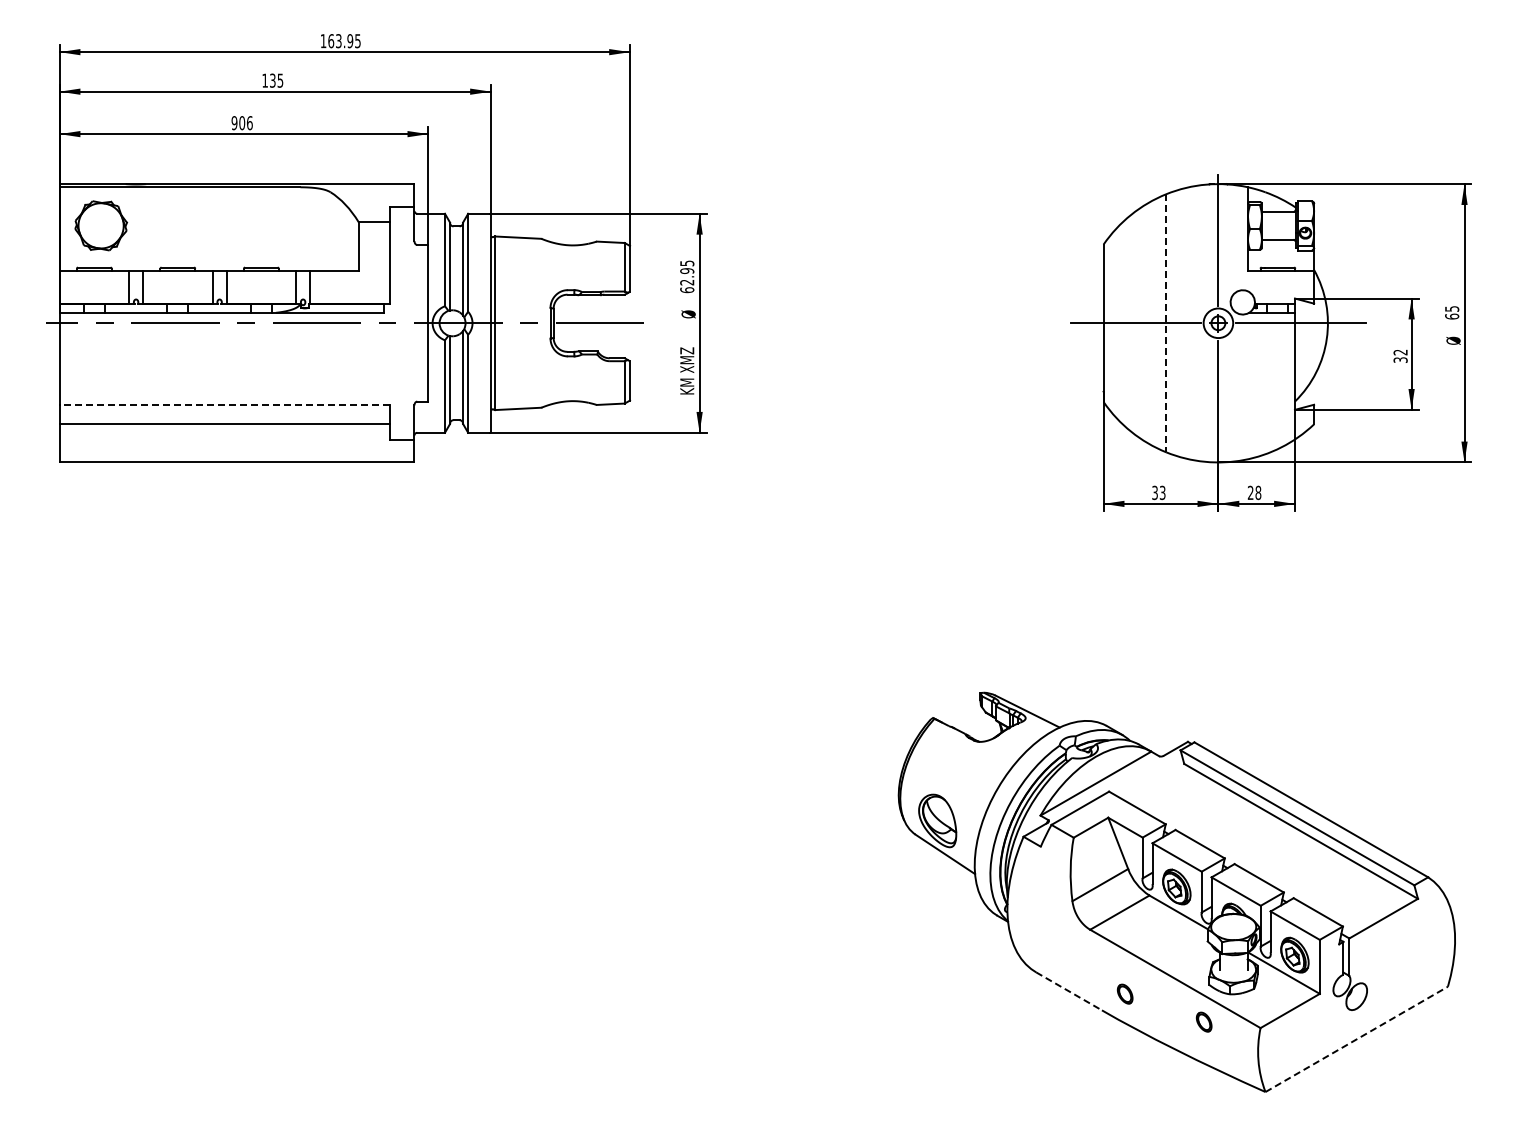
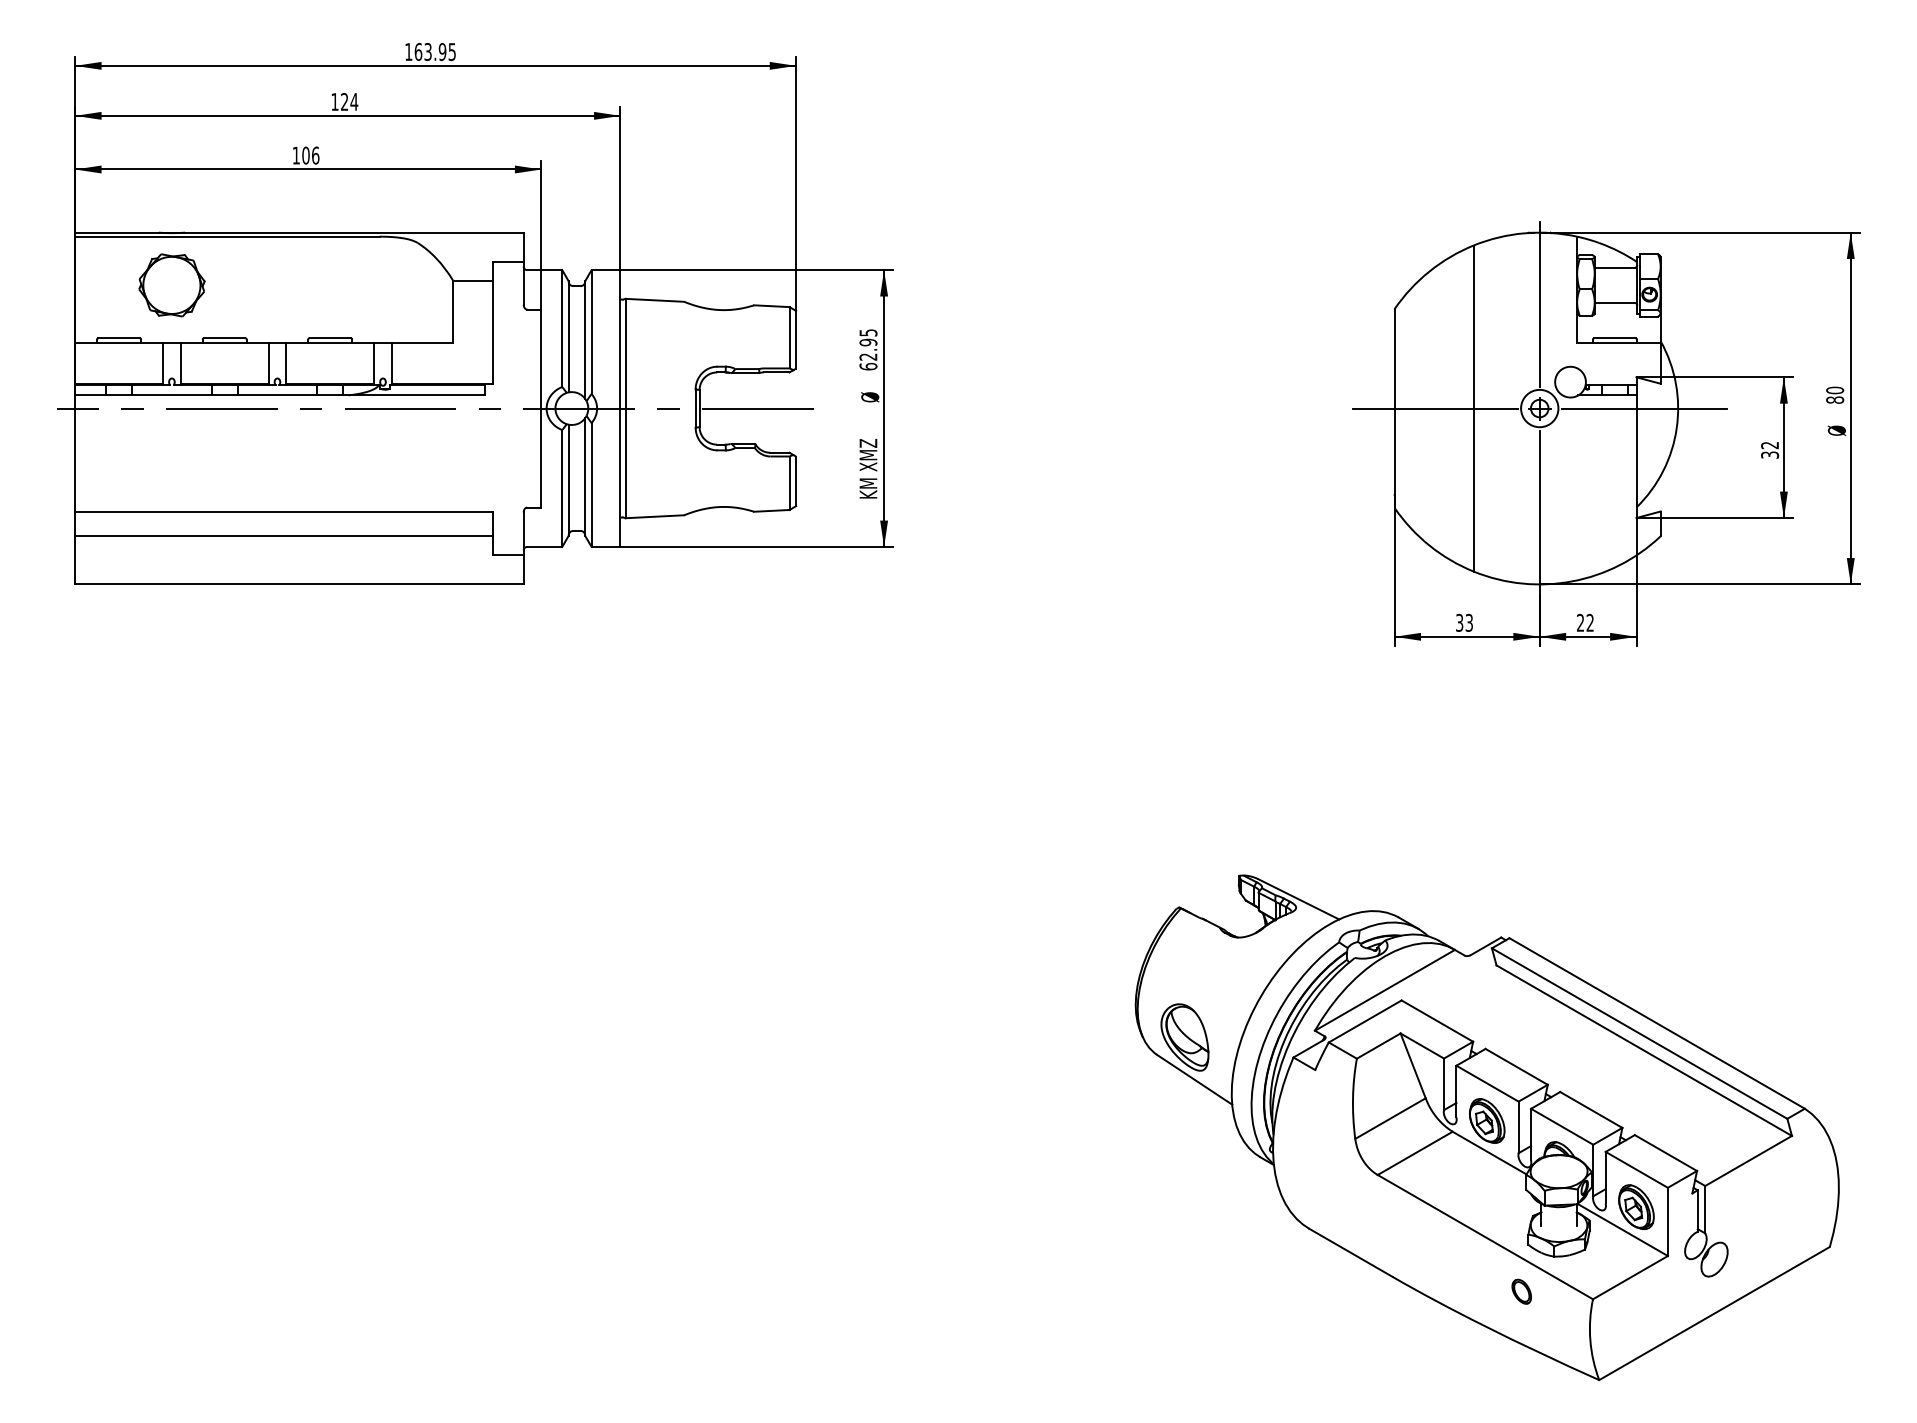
text: (276, 80) -> (349, 101), 135 -> 124
text: (234, 123) -> (296, 156), 906 -> 106
part: (101, 225) -> (172, 284), moved
text: (1452, 312) -> (1835, 394), 65 -> 80
line: (1166, 323) -> (1474, 408), dashed -> solid
line: (224, 404) -> (283, 511), dashed -> solid
text: (1258, 492) -> (1590, 622), 28 -> 22
line: (1069, 991) -> (1351, 1253), dashed -> solid
part: (1124, 993) -> (1421, 1255), removed
line: (1357, 1039) -> (1715, 1313), dashed -> solid

